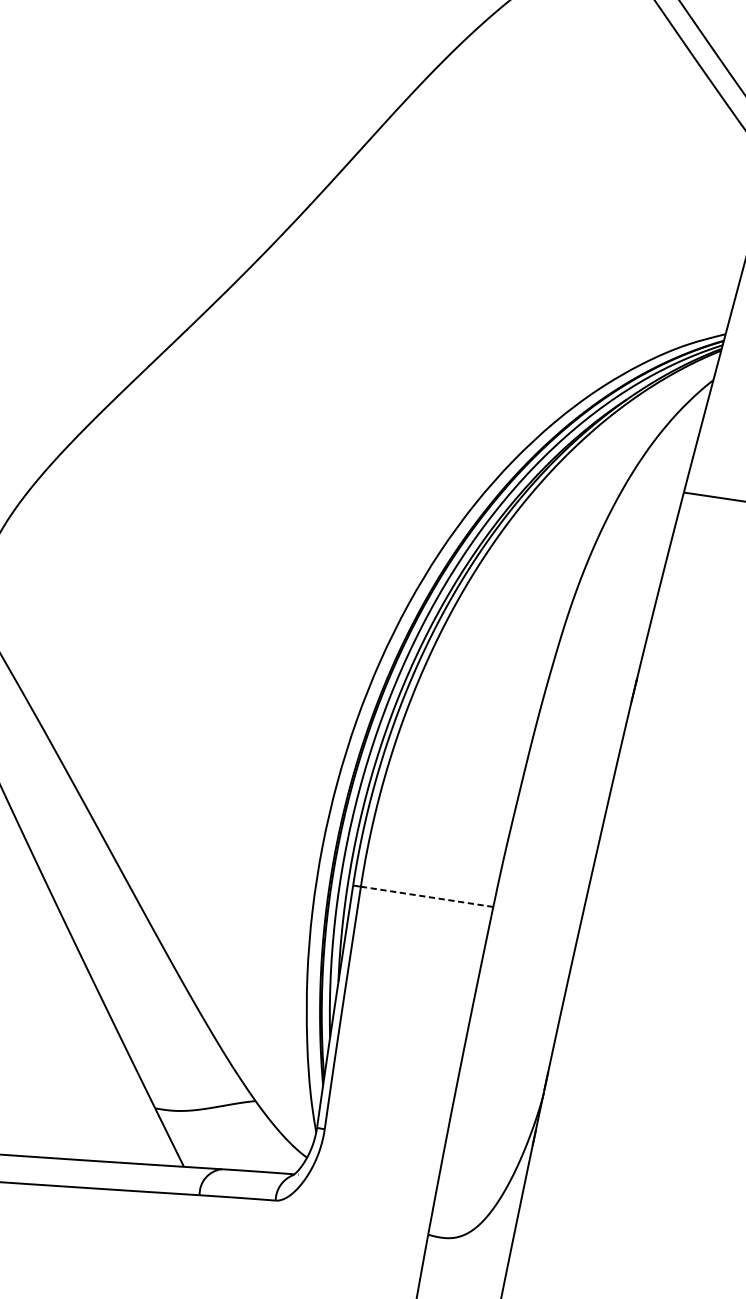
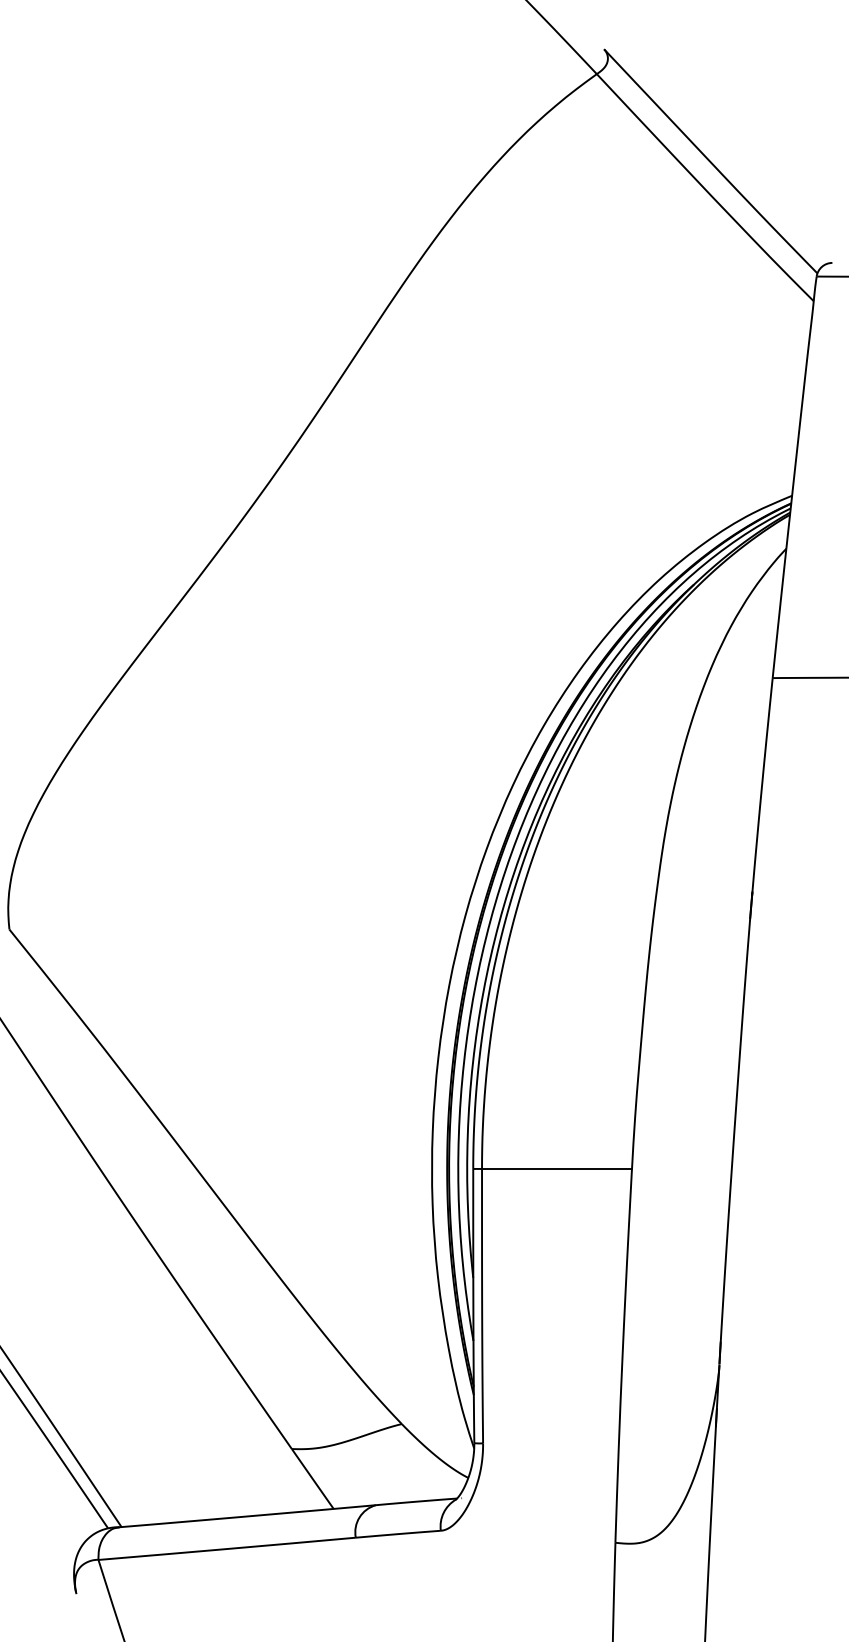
line: (427, 896) -> (557, 1168), dashed -> solid

